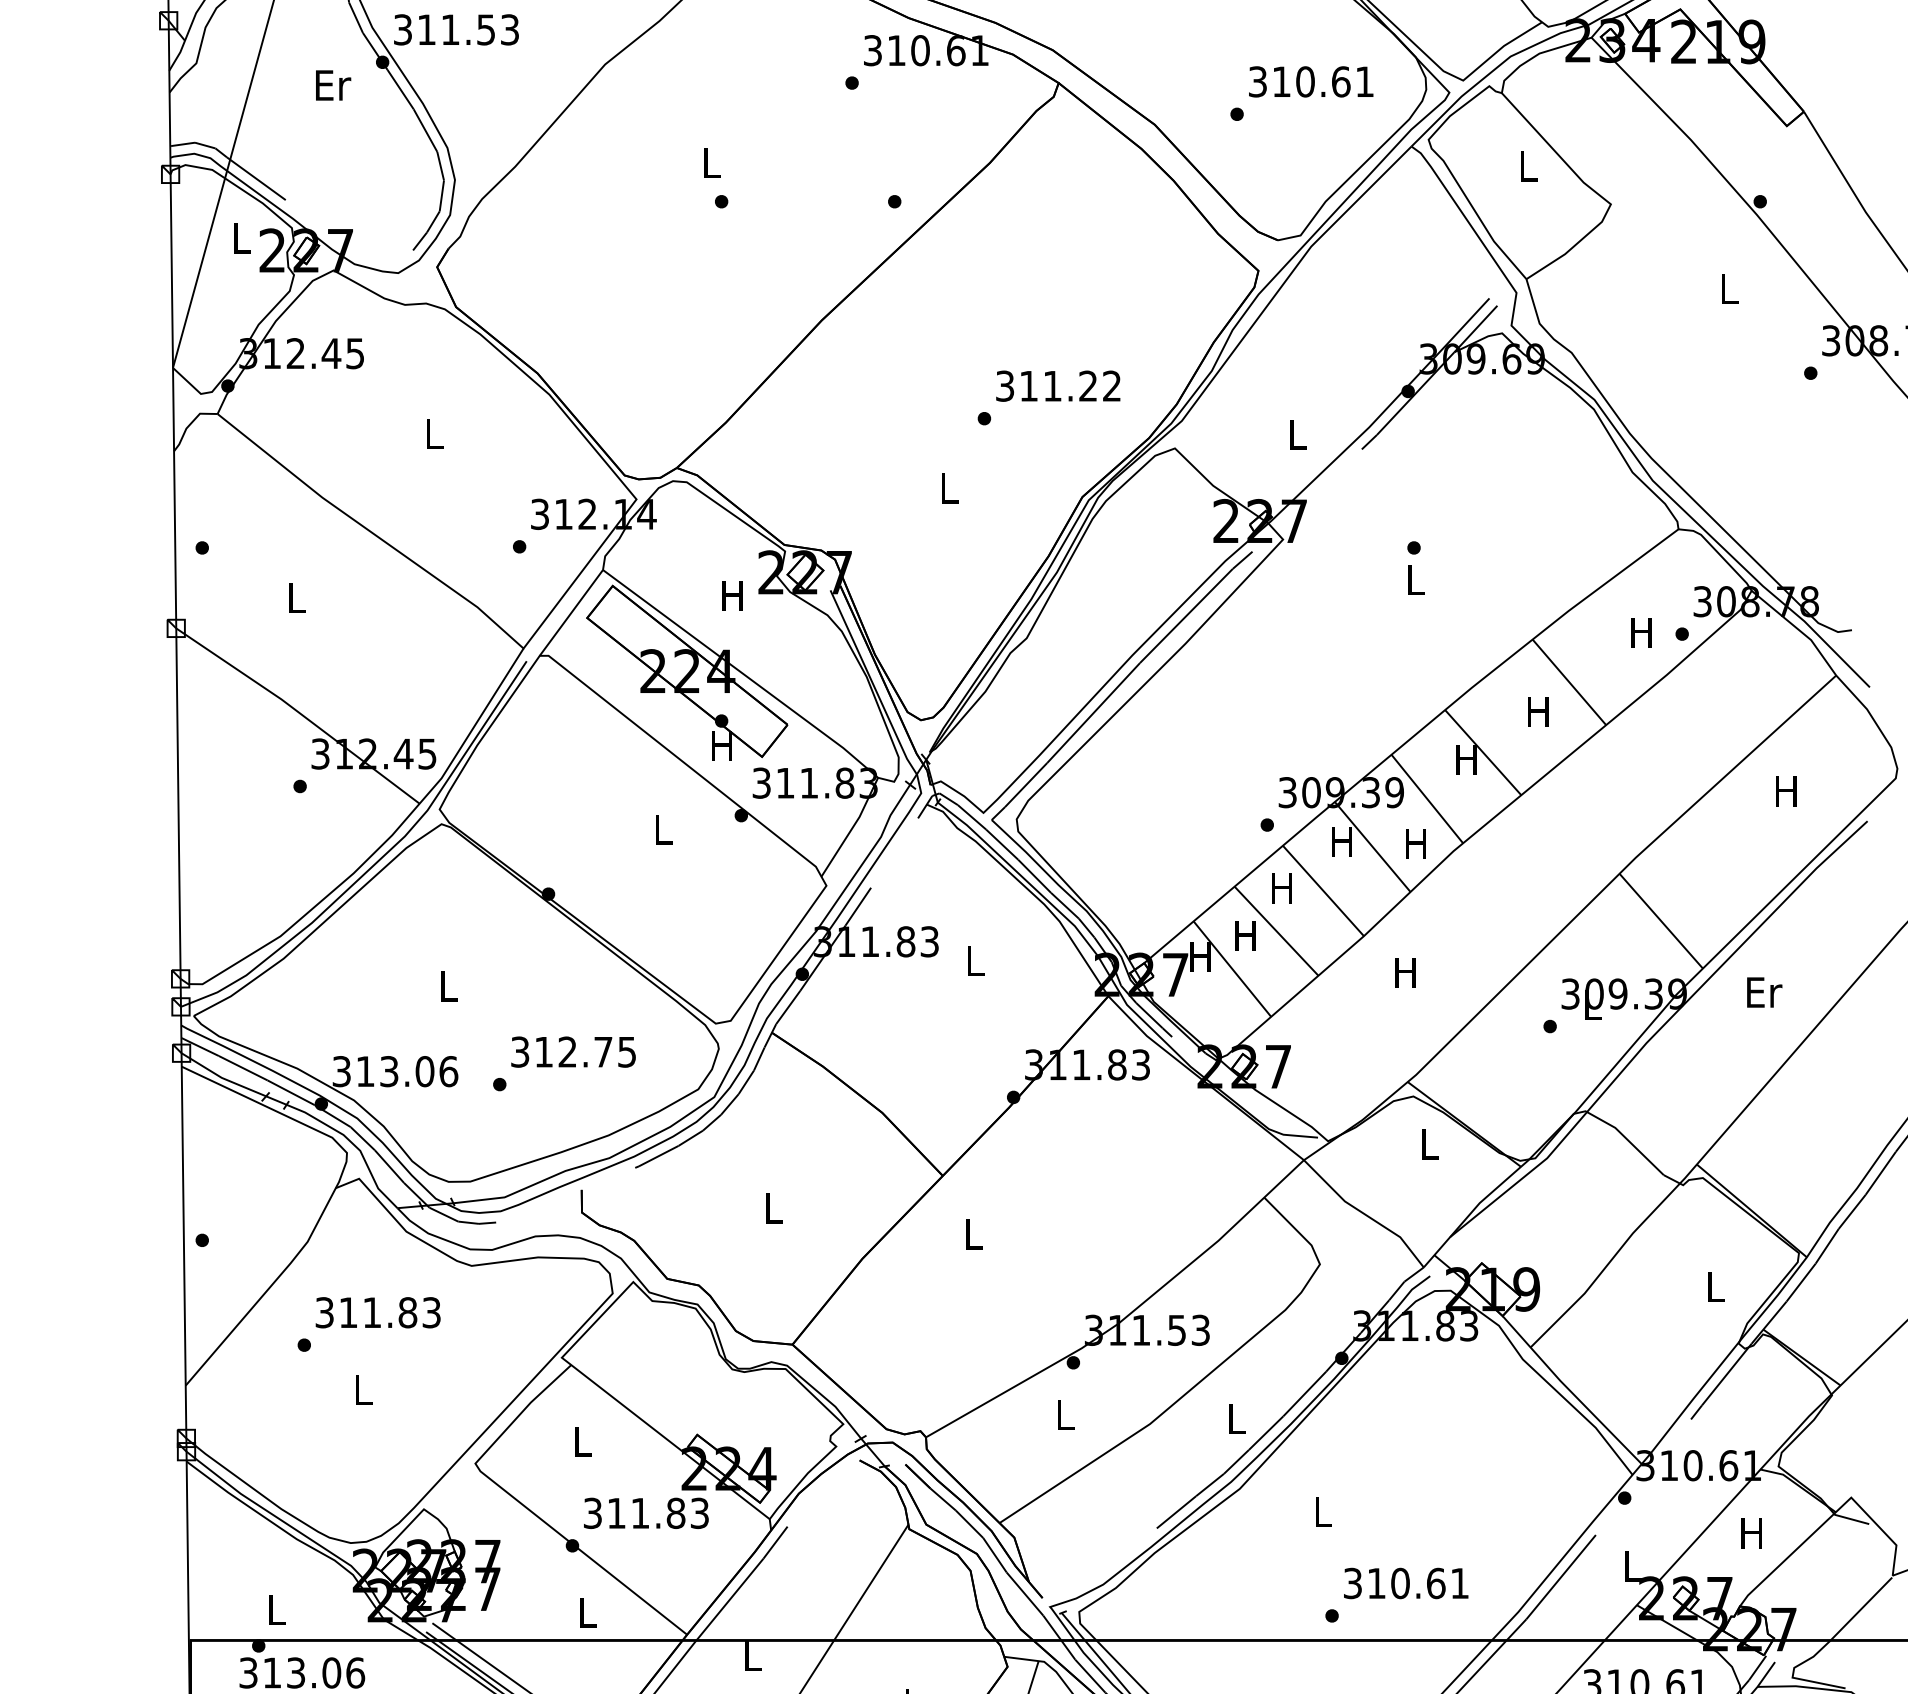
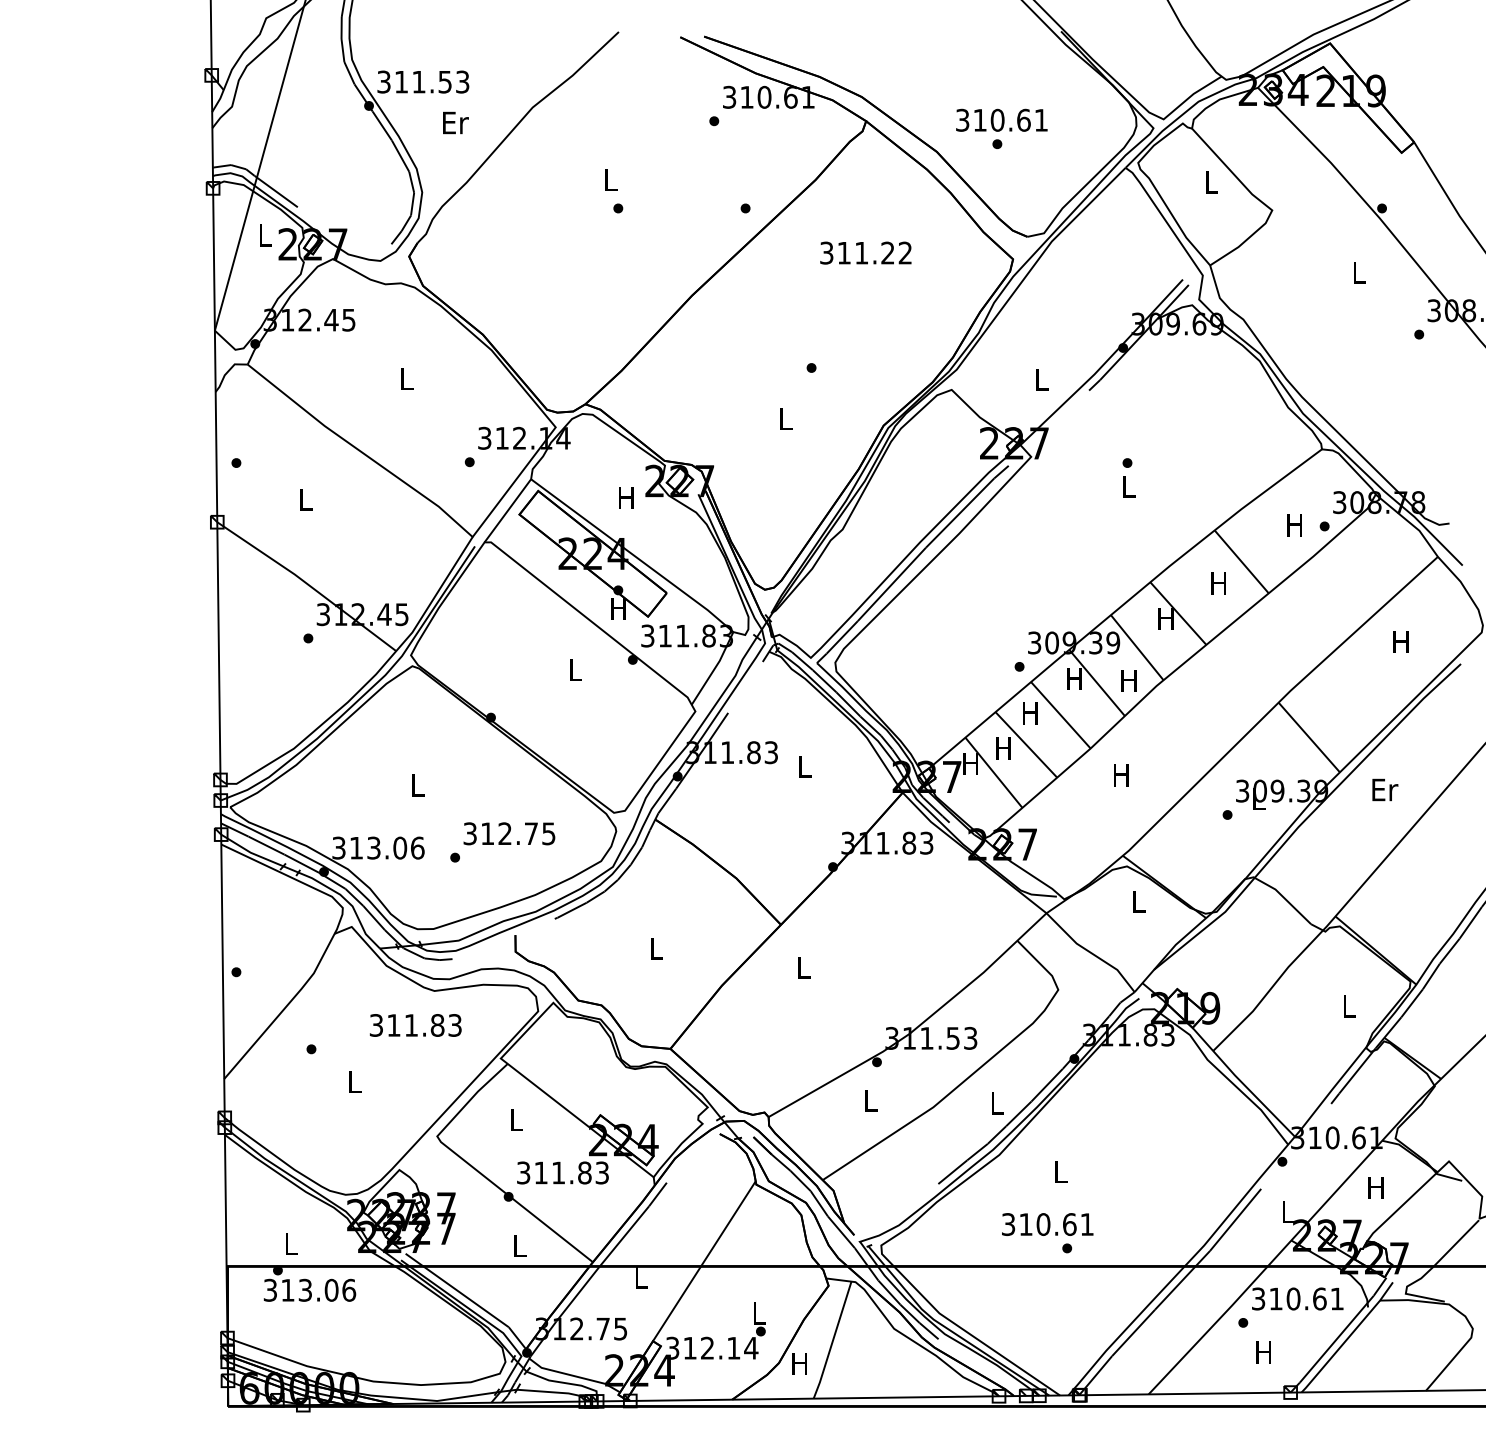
text: (1310, 80) -> (1001, 119), moved
text: (332, 84) -> (455, 122), moved
text: (1057, 385) -> (865, 252), moved
text: (377, 1312) -> (415, 1025), moved
text: (1405, 1583) -> (1047, 1224), moved

